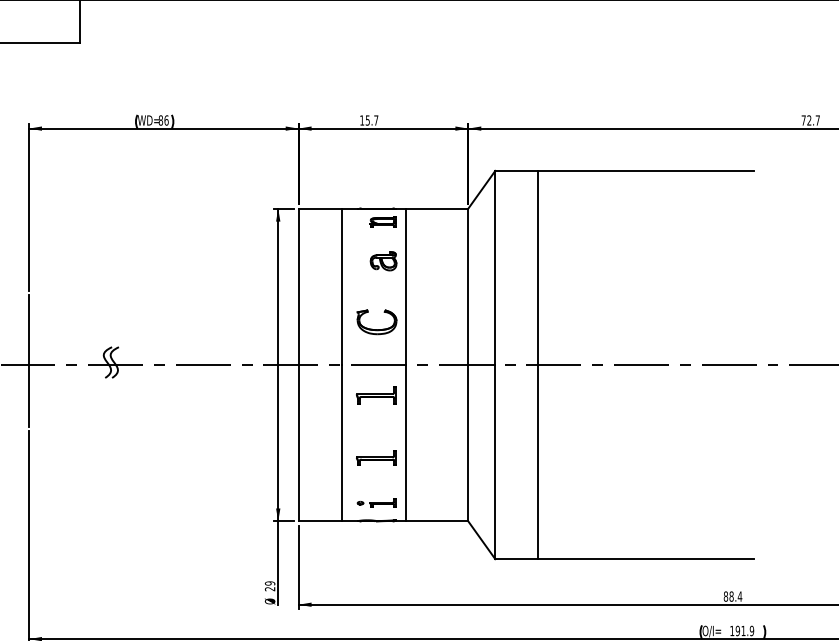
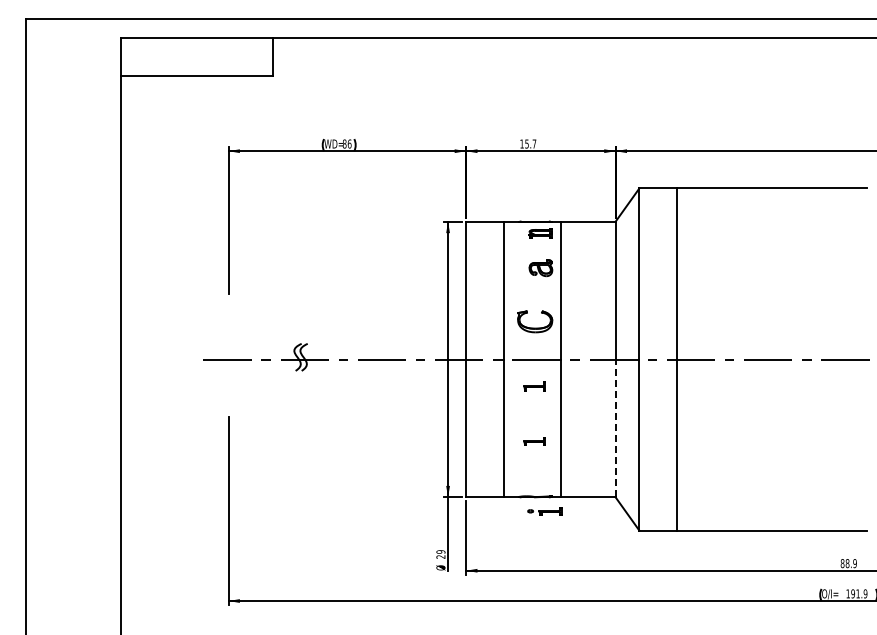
line: (29, 360) -> (228, 355), removed
part: (376, 395) -> (534, 386), size x0.6
line: (468, 443) -> (615, 428), solid -> dashed
part: (376, 458) -> (534, 441), size x0.6
part: (376, 503) -> (544, 511), moved
text: (740, 596) -> (855, 563), 88.4 -> 88.9

